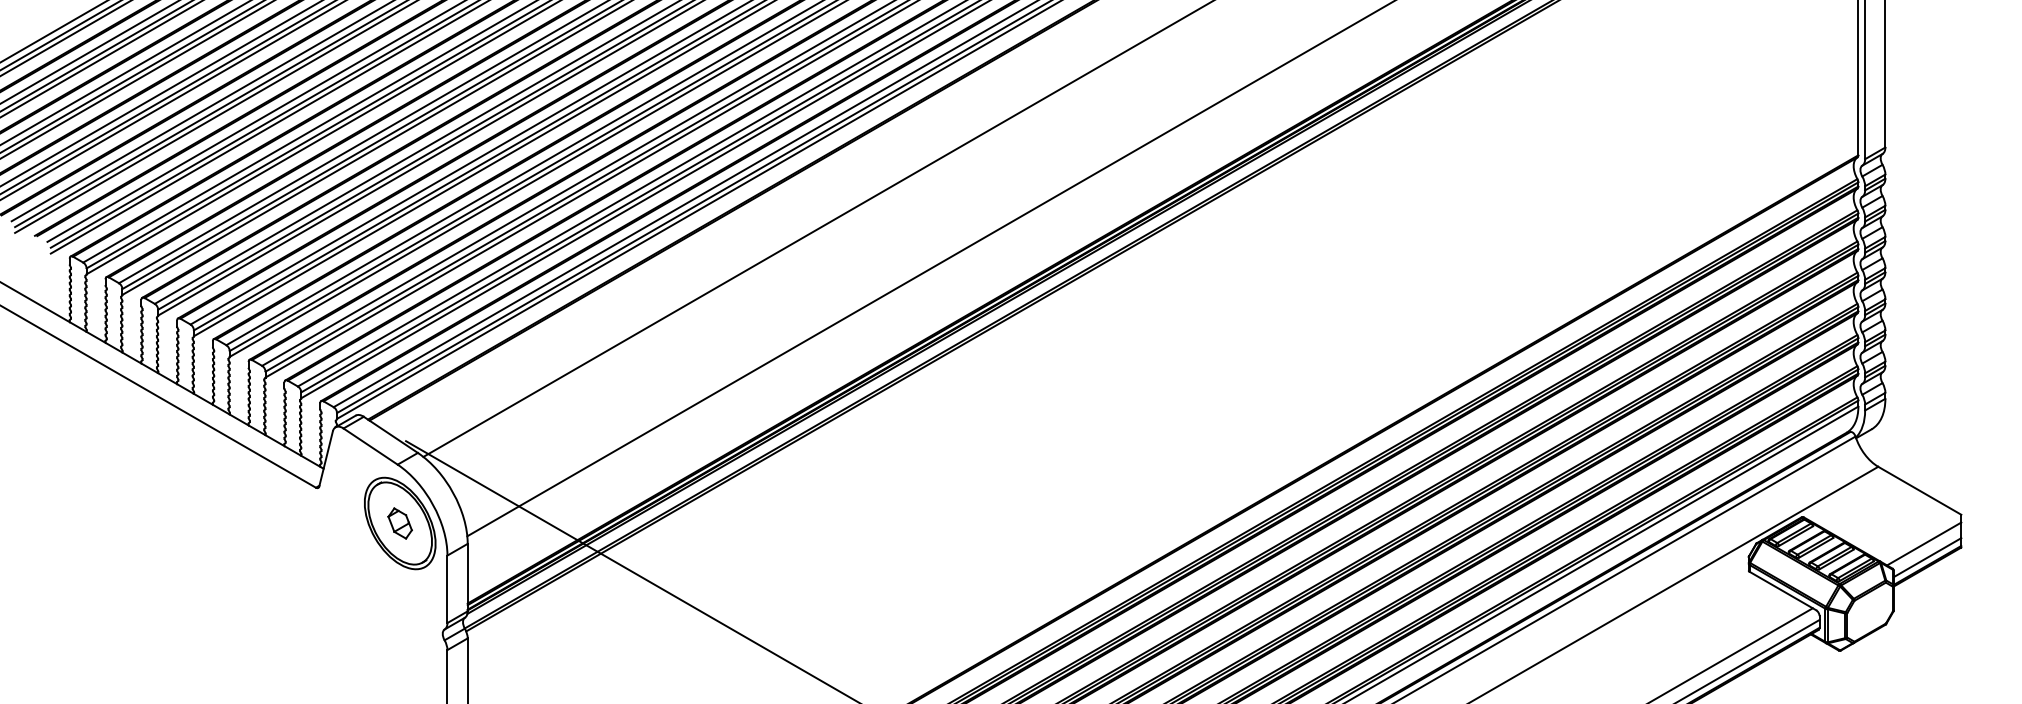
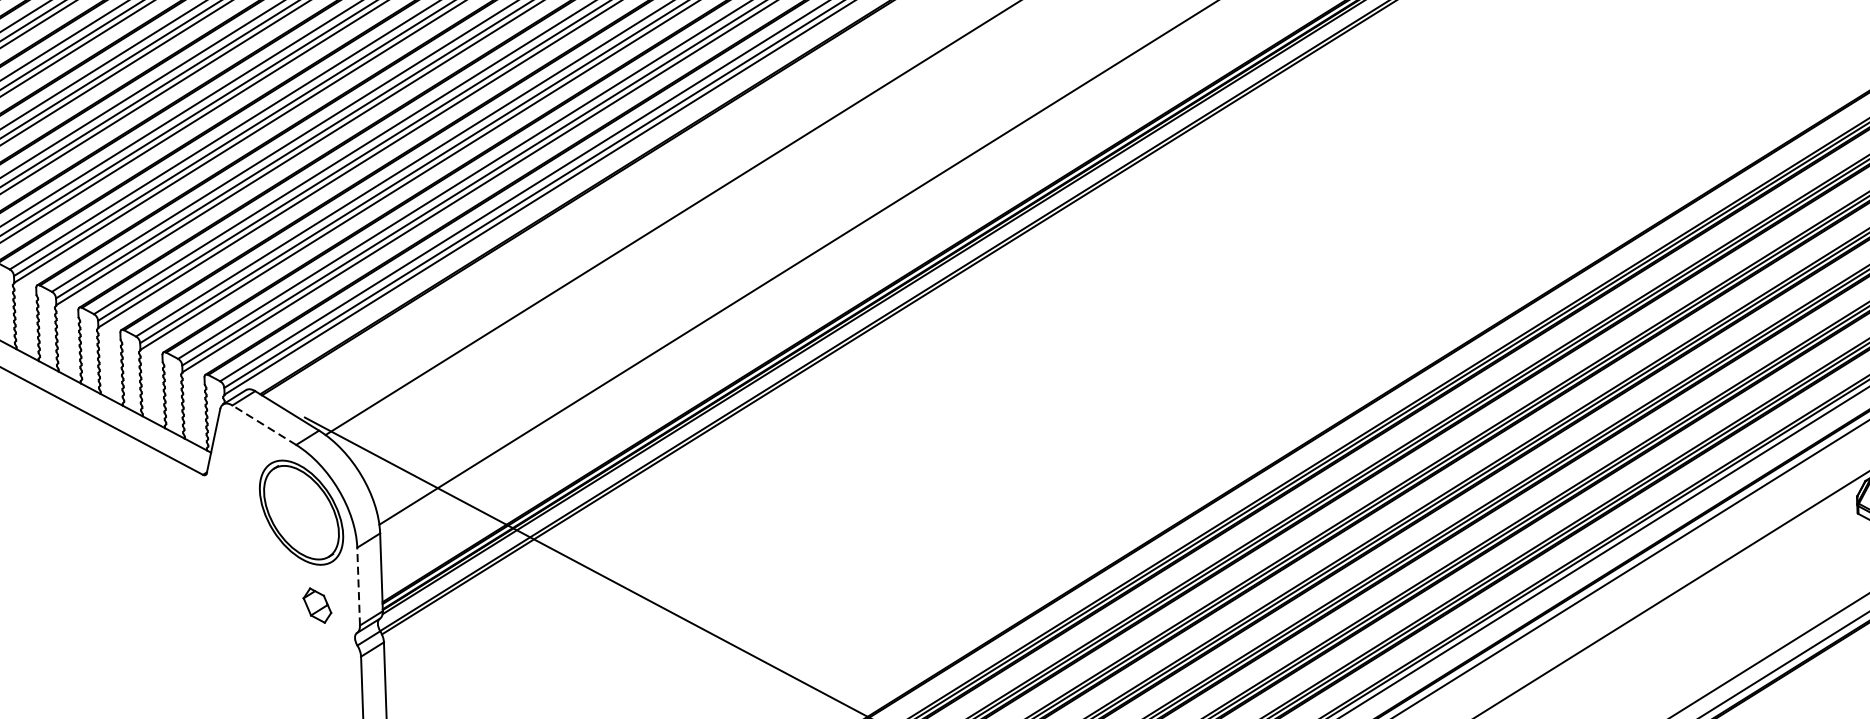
line: (370, 446) -> (264, 425), solid -> dashed
part: (399, 523) -> (316, 605), moved
line: (447, 589) -> (358, 586), solid -> dashed

